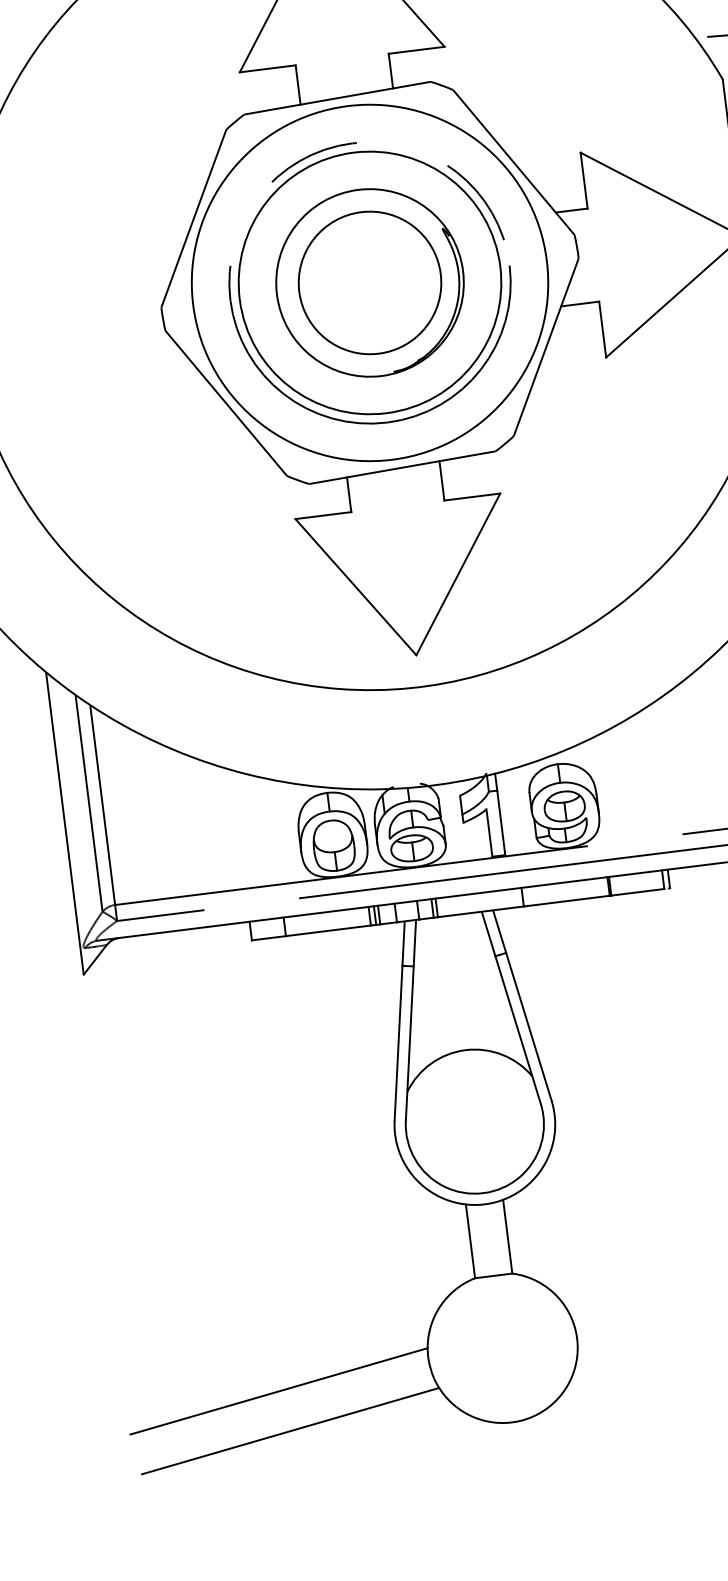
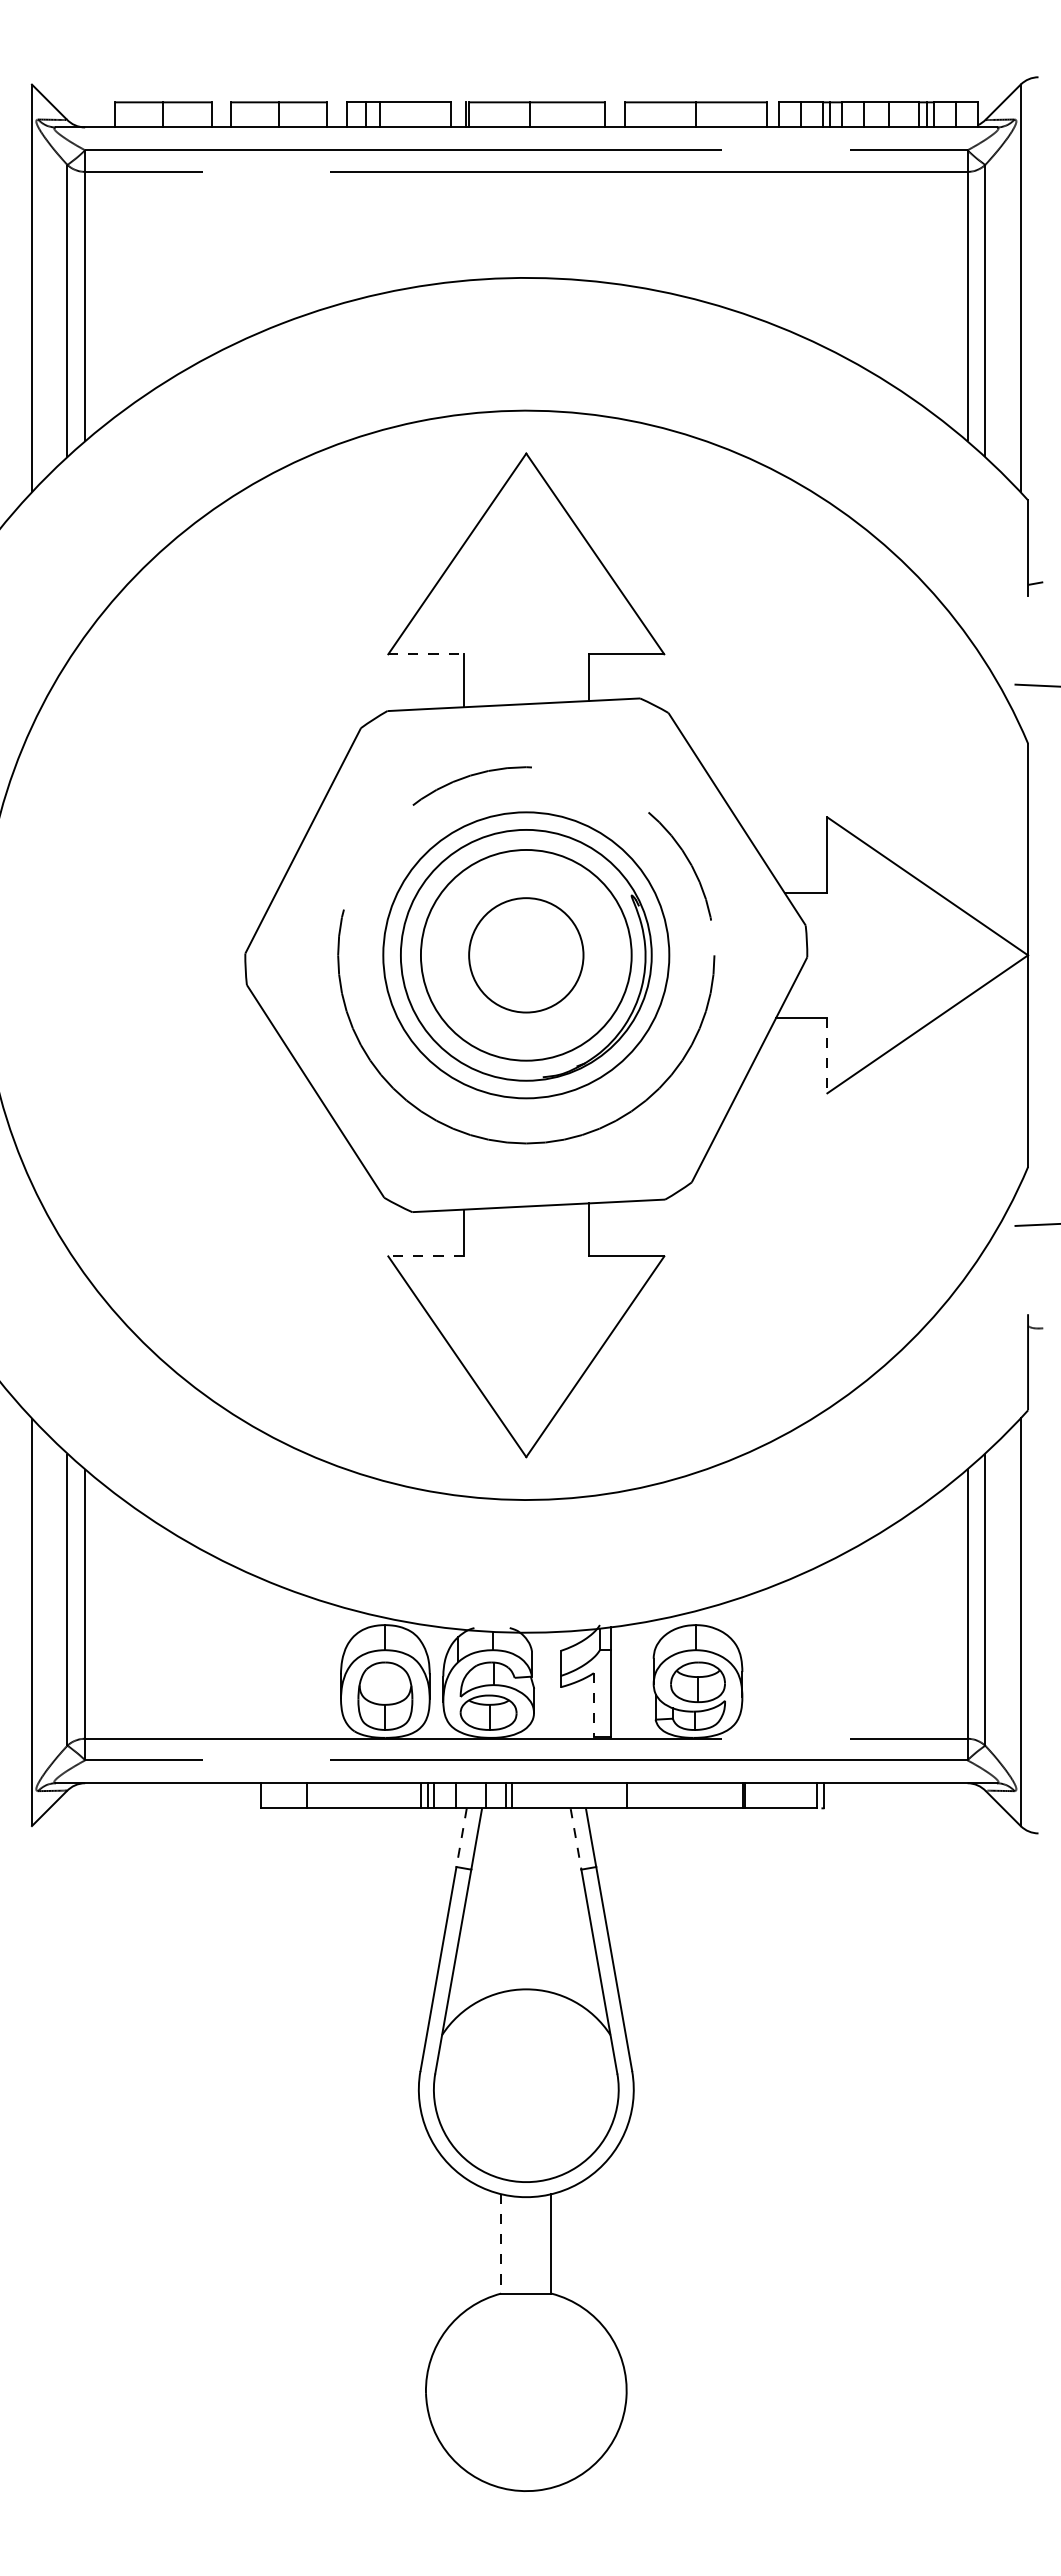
line: (267, 69) -> (425, 654), solid -> dashed
circle: (369, 282) -> (525, 954), size x0.6
circle: (369, 283) -> (525, 955), size x0.6
circle: (369, 283) -> (525, 955), size x0.6
line: (602, 329) -> (827, 1055), solid -> dashed
line: (323, 515) -> (425, 1256), solid -> dashed
line: (489, 833) -> (593, 1705), solid -> dashed
line: (488, 934) -> (576, 1839), solid -> dashed
line: (403, 944) -> (461, 1838), solid -> dashed
line: (470, 1241) -> (501, 2243), solid -> dashed
line: (279, 1391) -> (222, 2411), removed
line: (290, 1430) -> (230, 2465), removed

